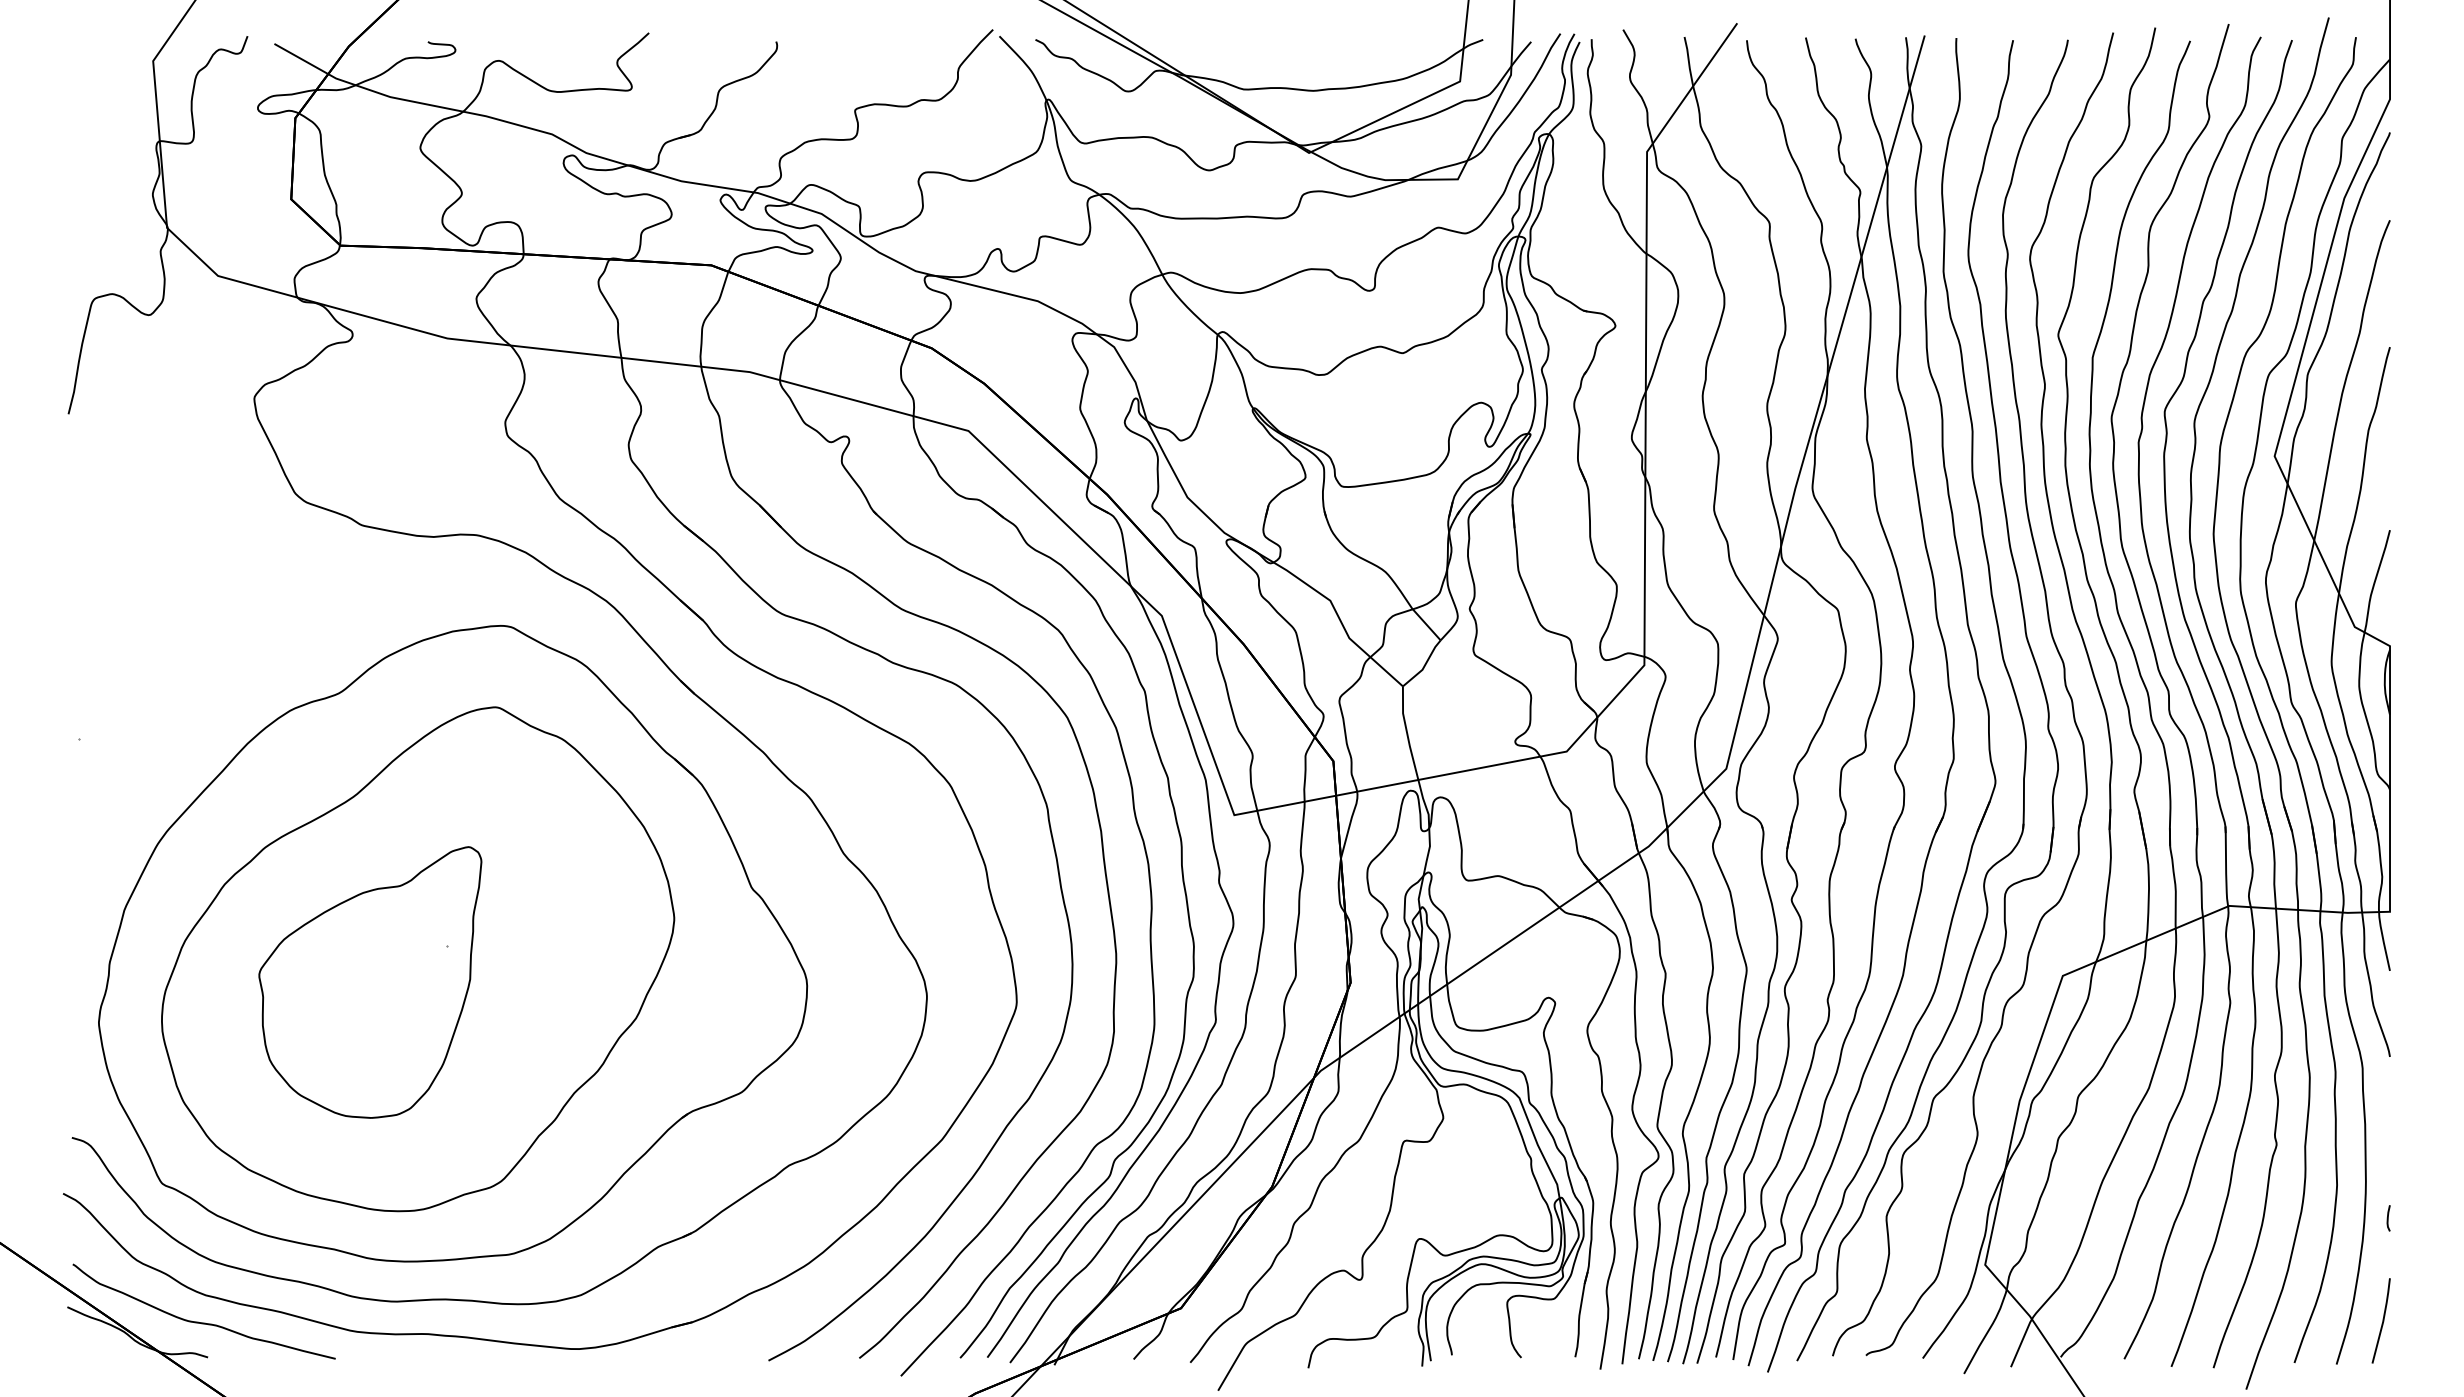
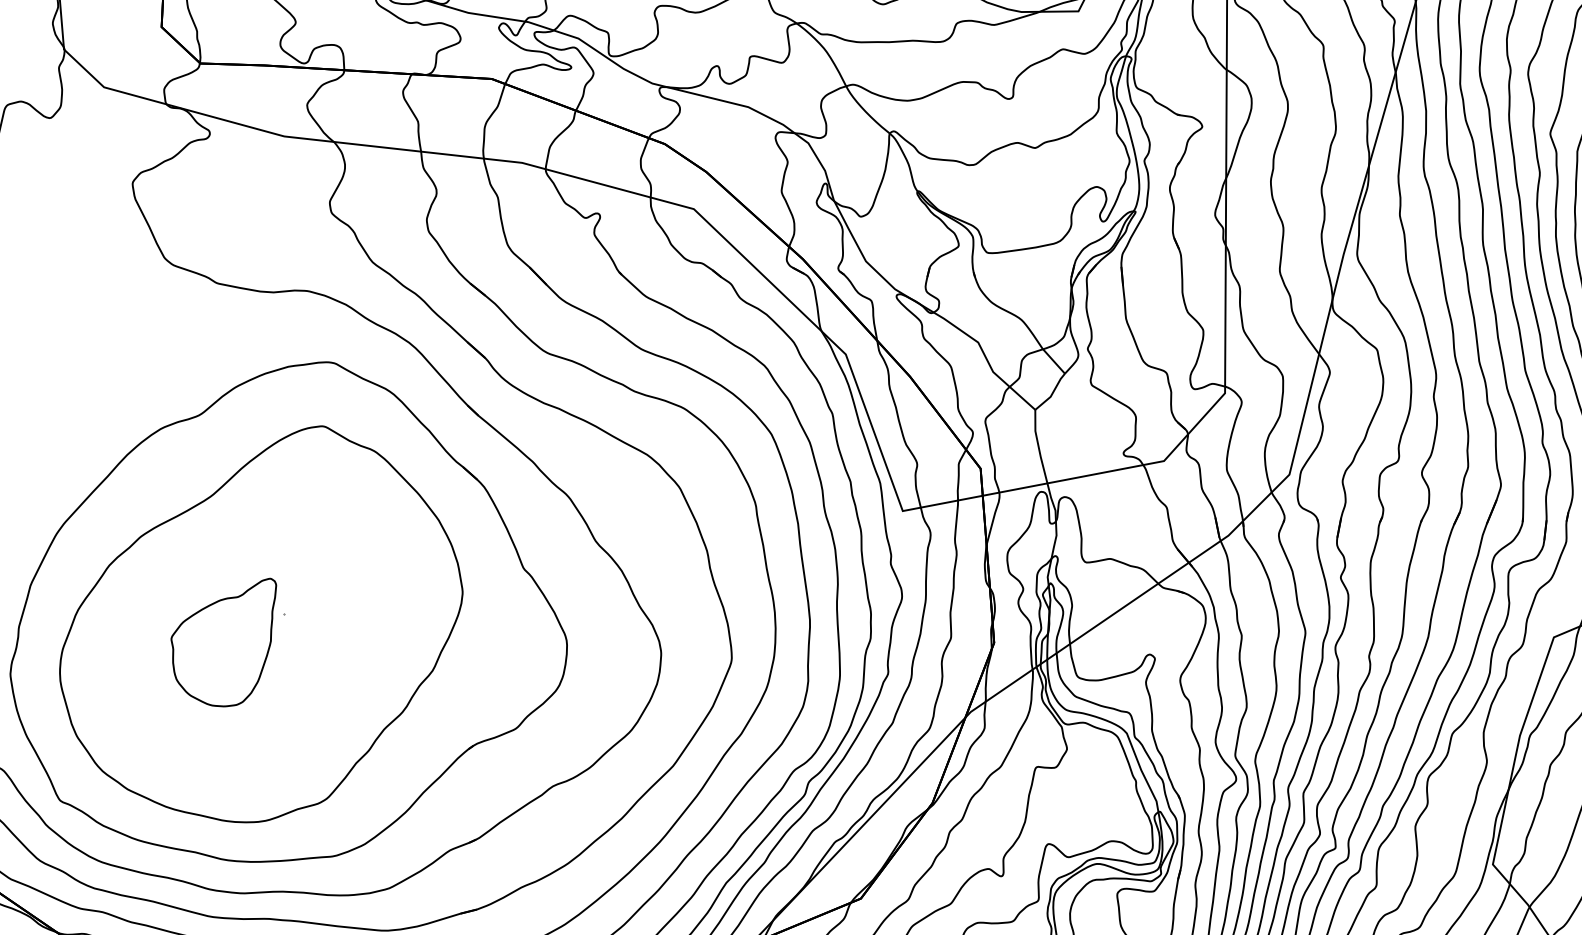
part: (370, 982) -> (223, 642), size x0.6

